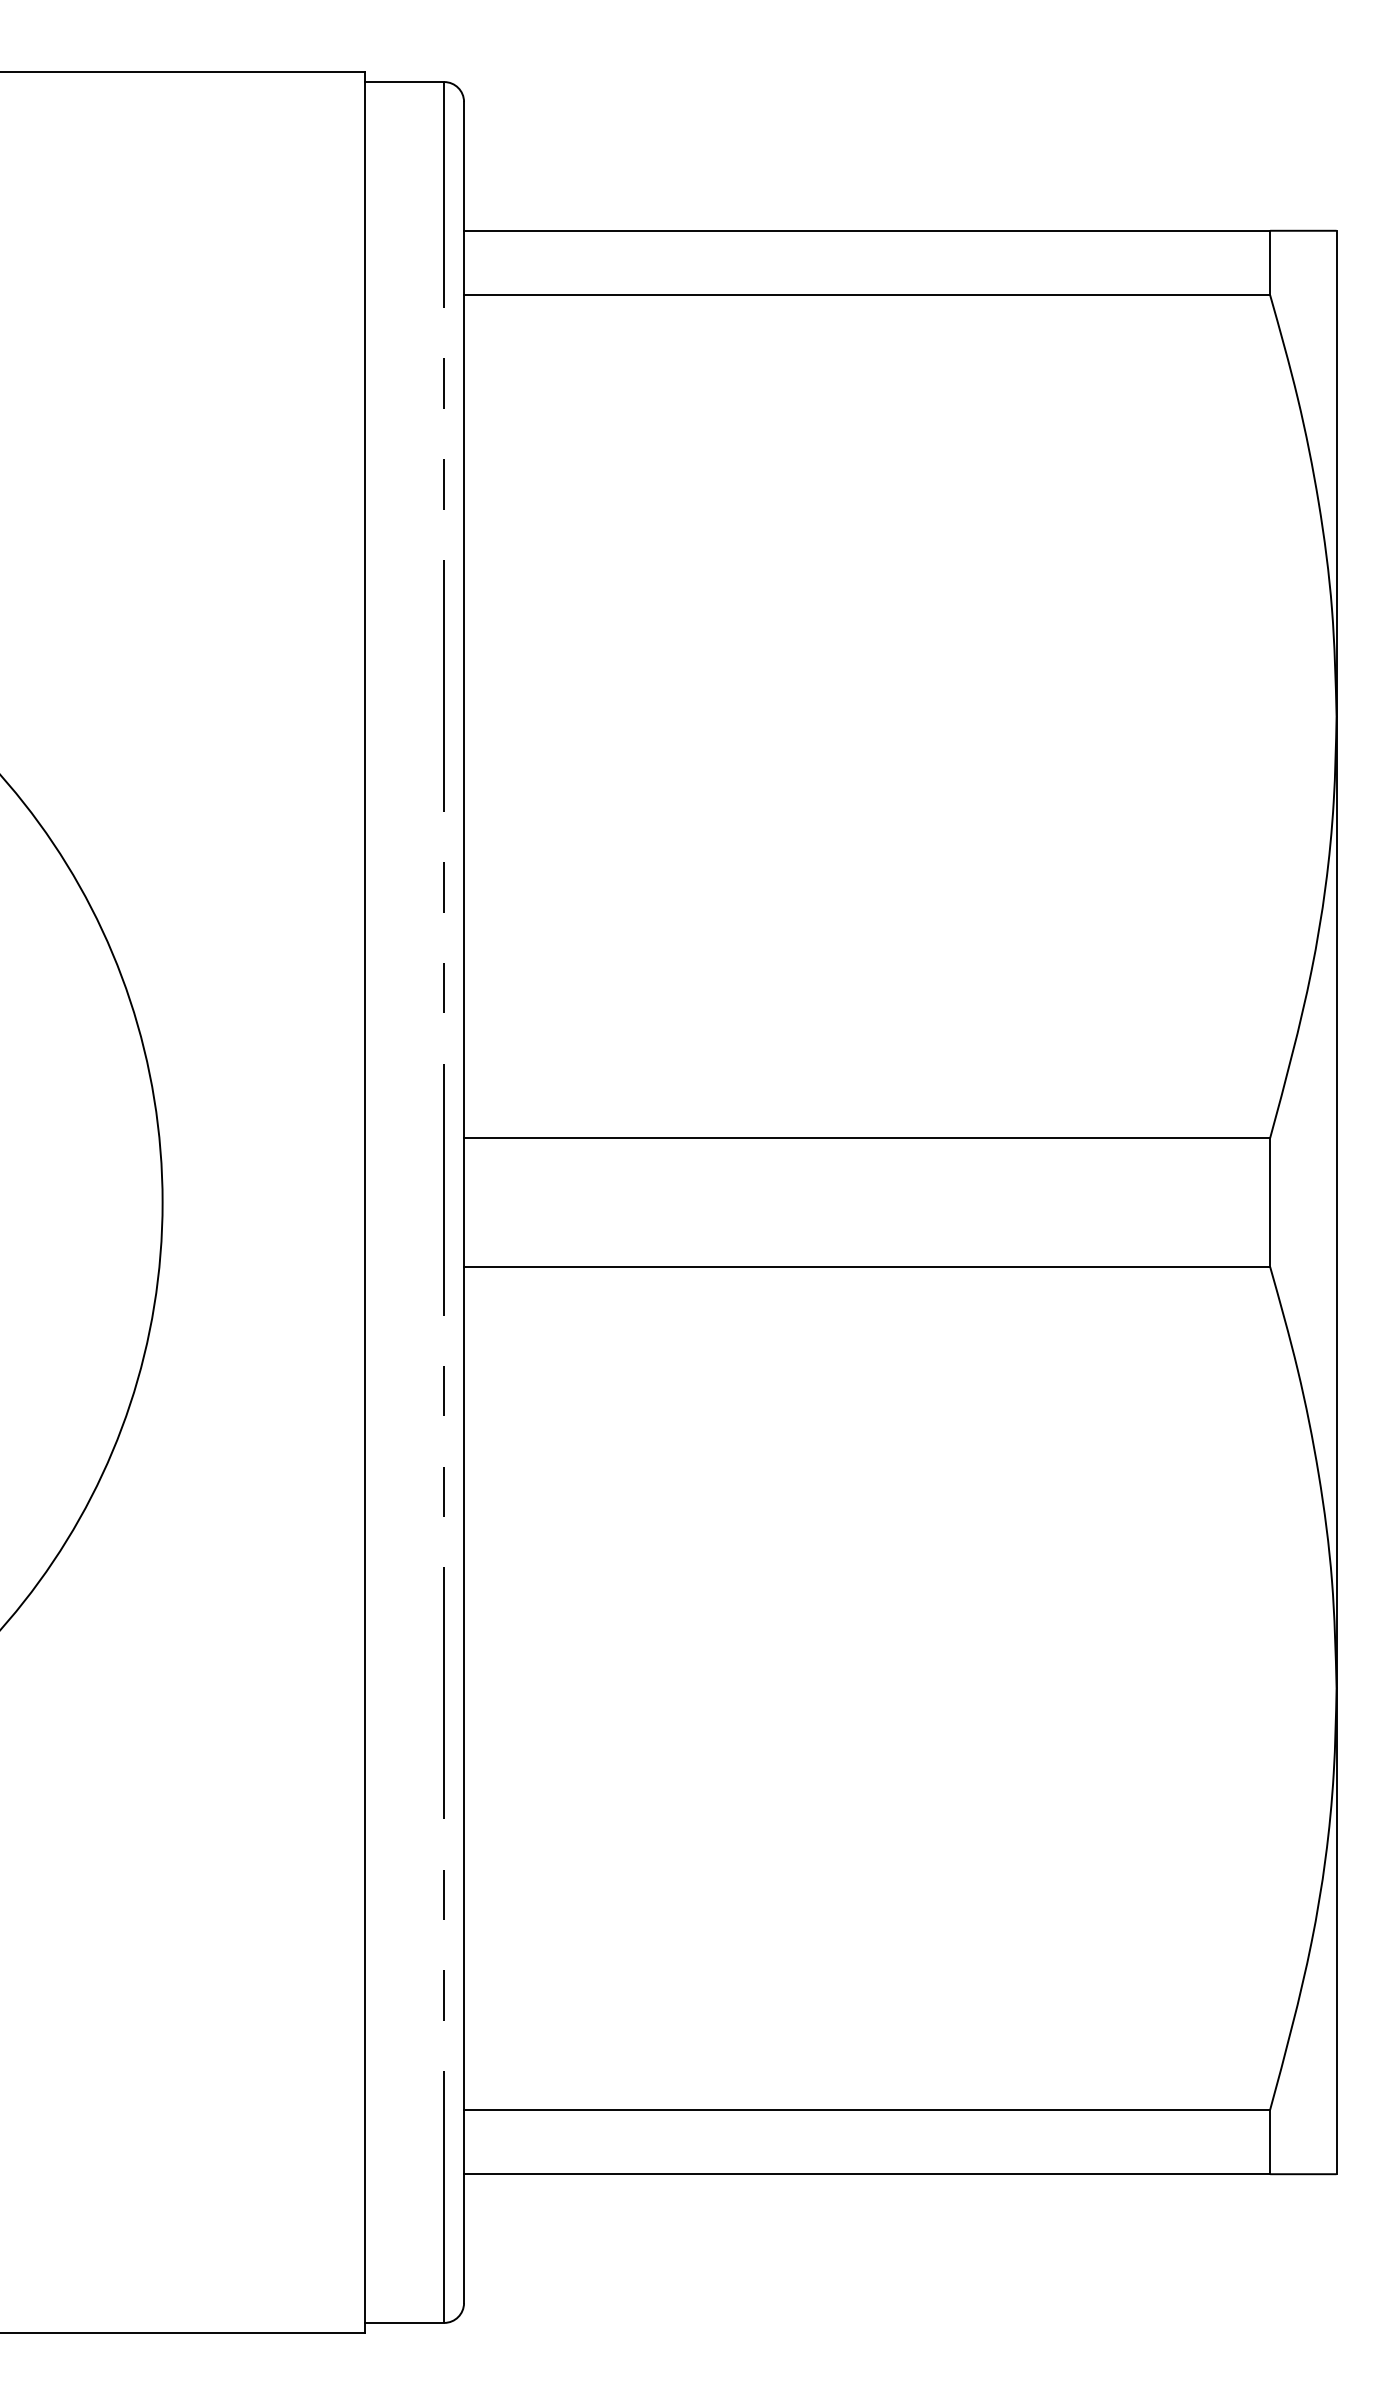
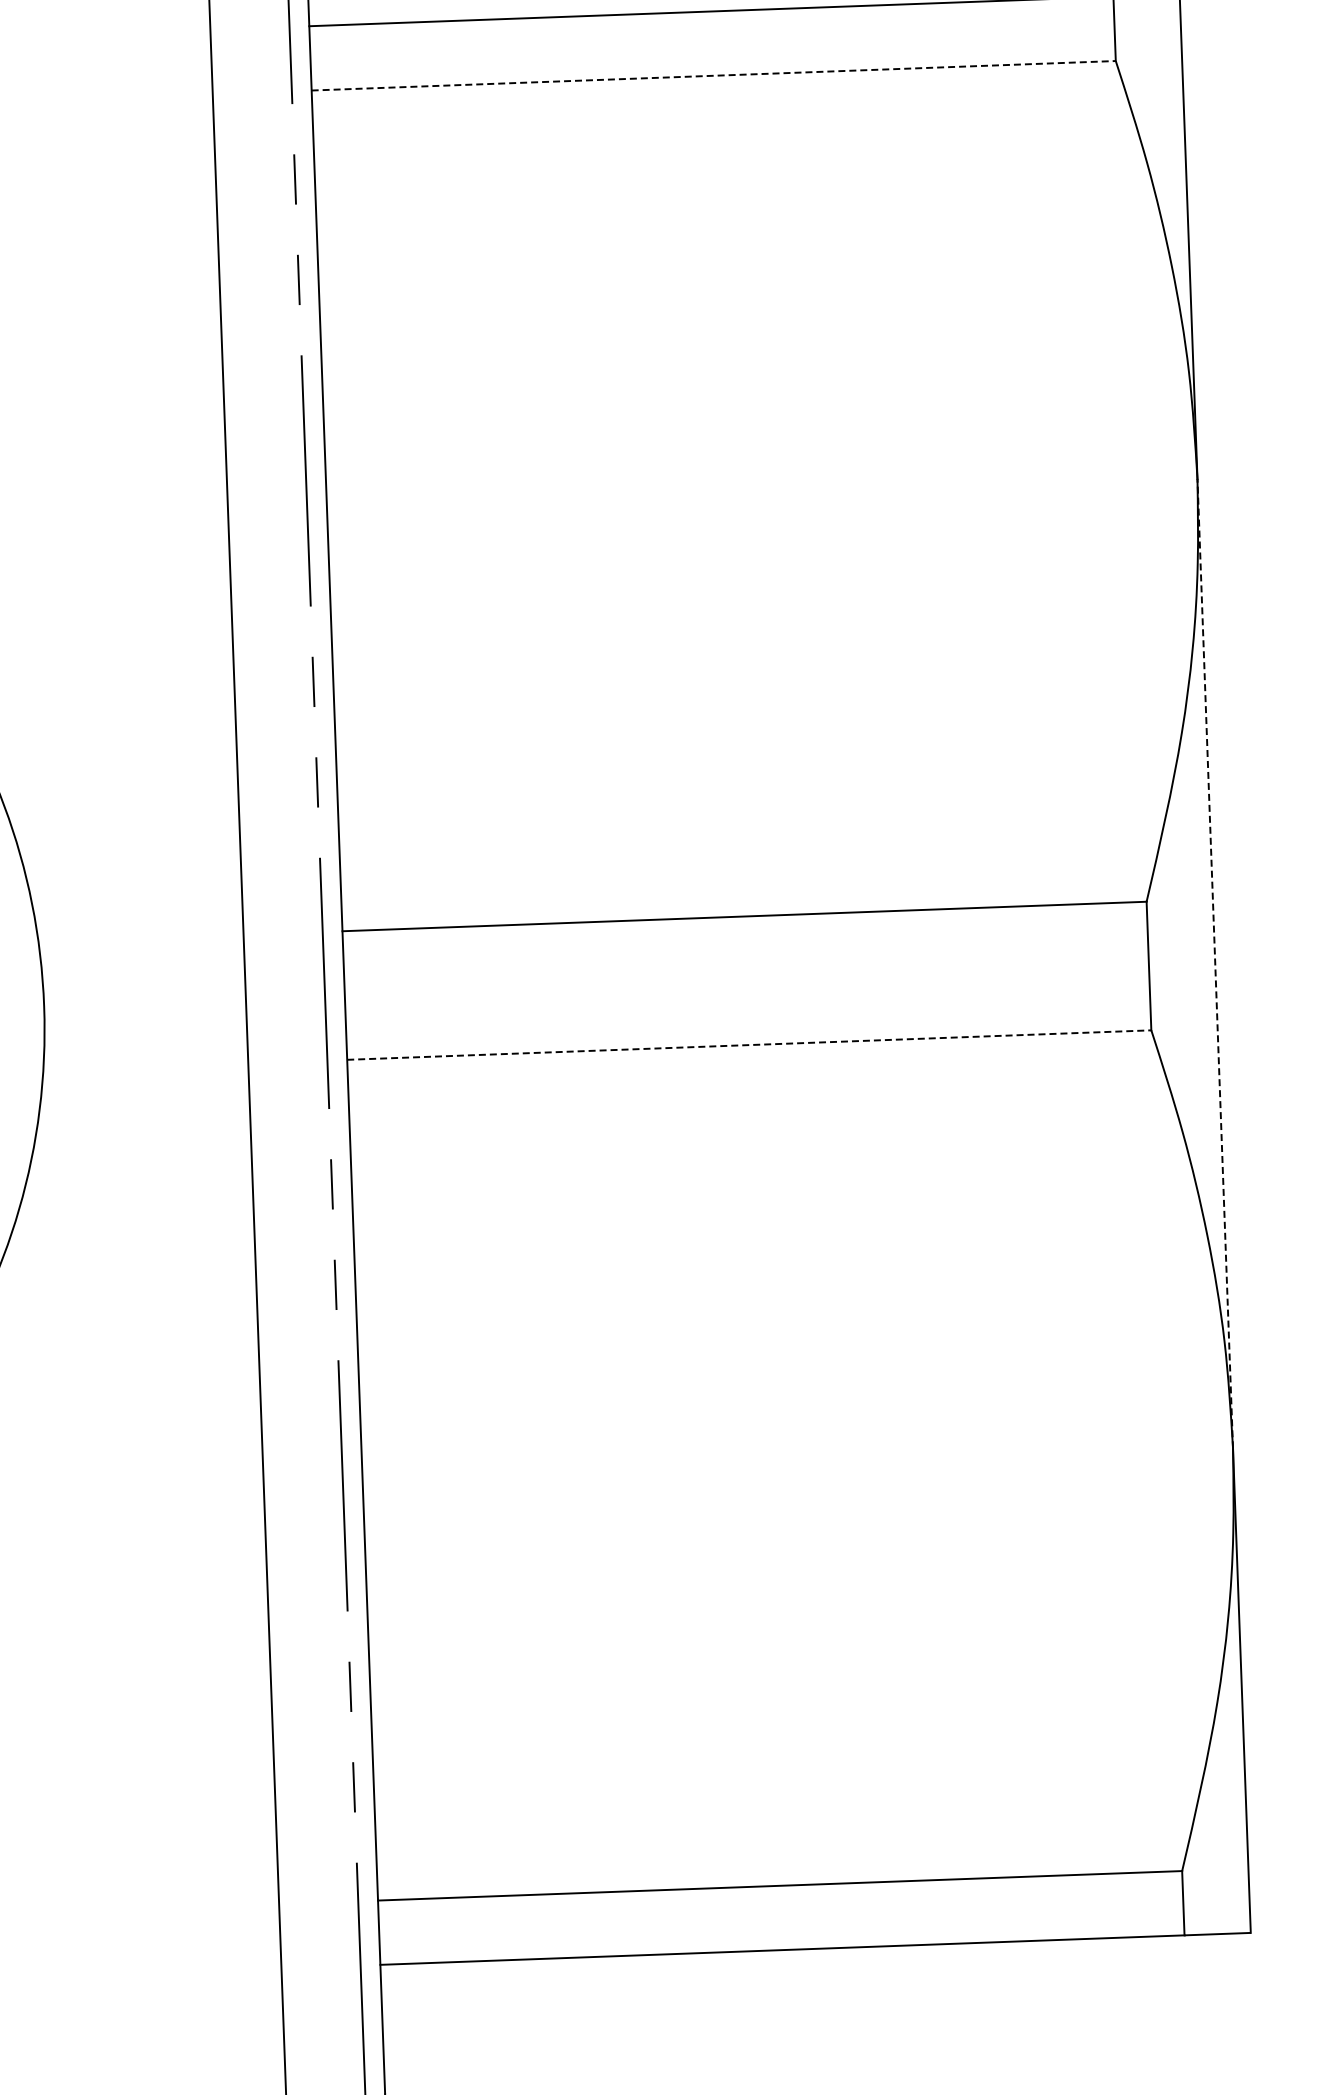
line: (867, 295) -> (714, 76), solid -> dashed
line: (1336, 1202) -> (1215, 963), solid -> dashed
line: (867, 1266) -> (749, 1044), solid -> dashed

